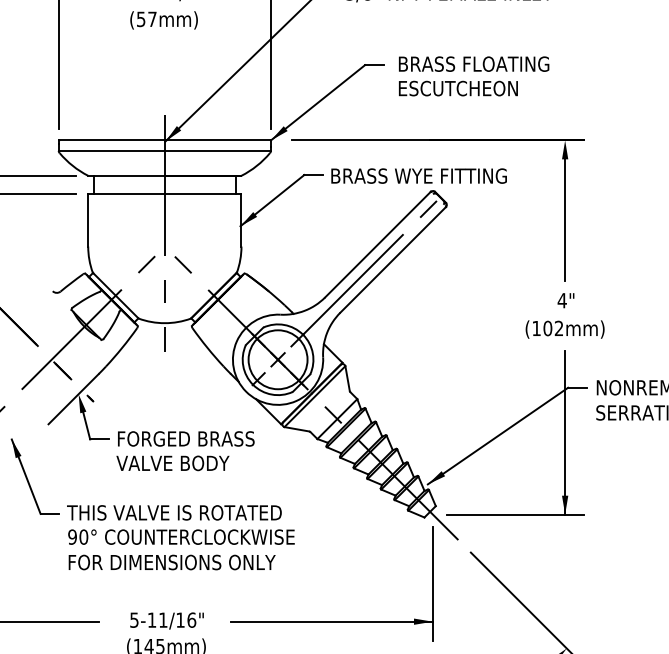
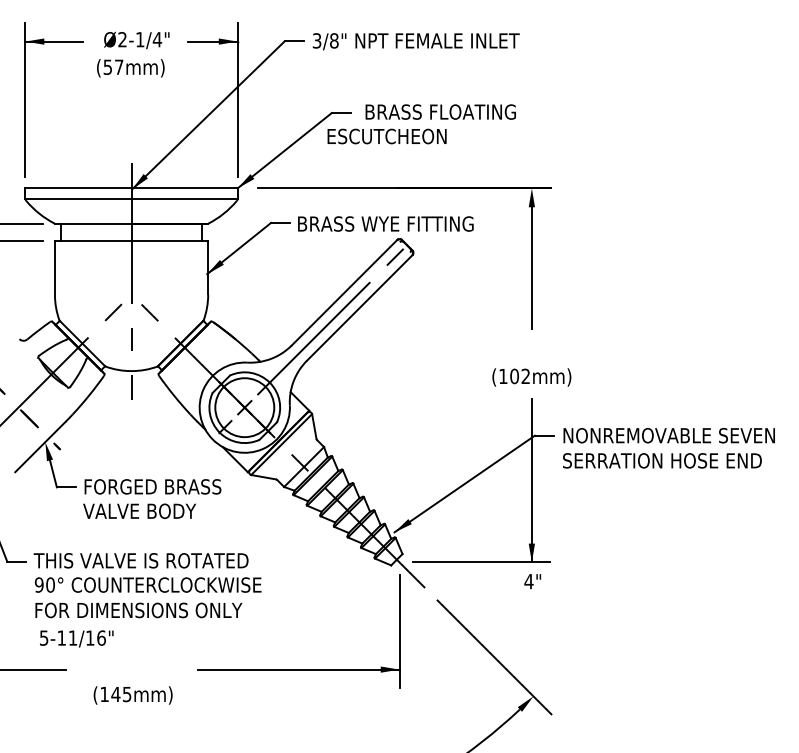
text: (457, 88) -> (386, 136), moved
text: (565, 300) -> (532, 581), moved
text: (166, 620) -> (76, 638), moved

